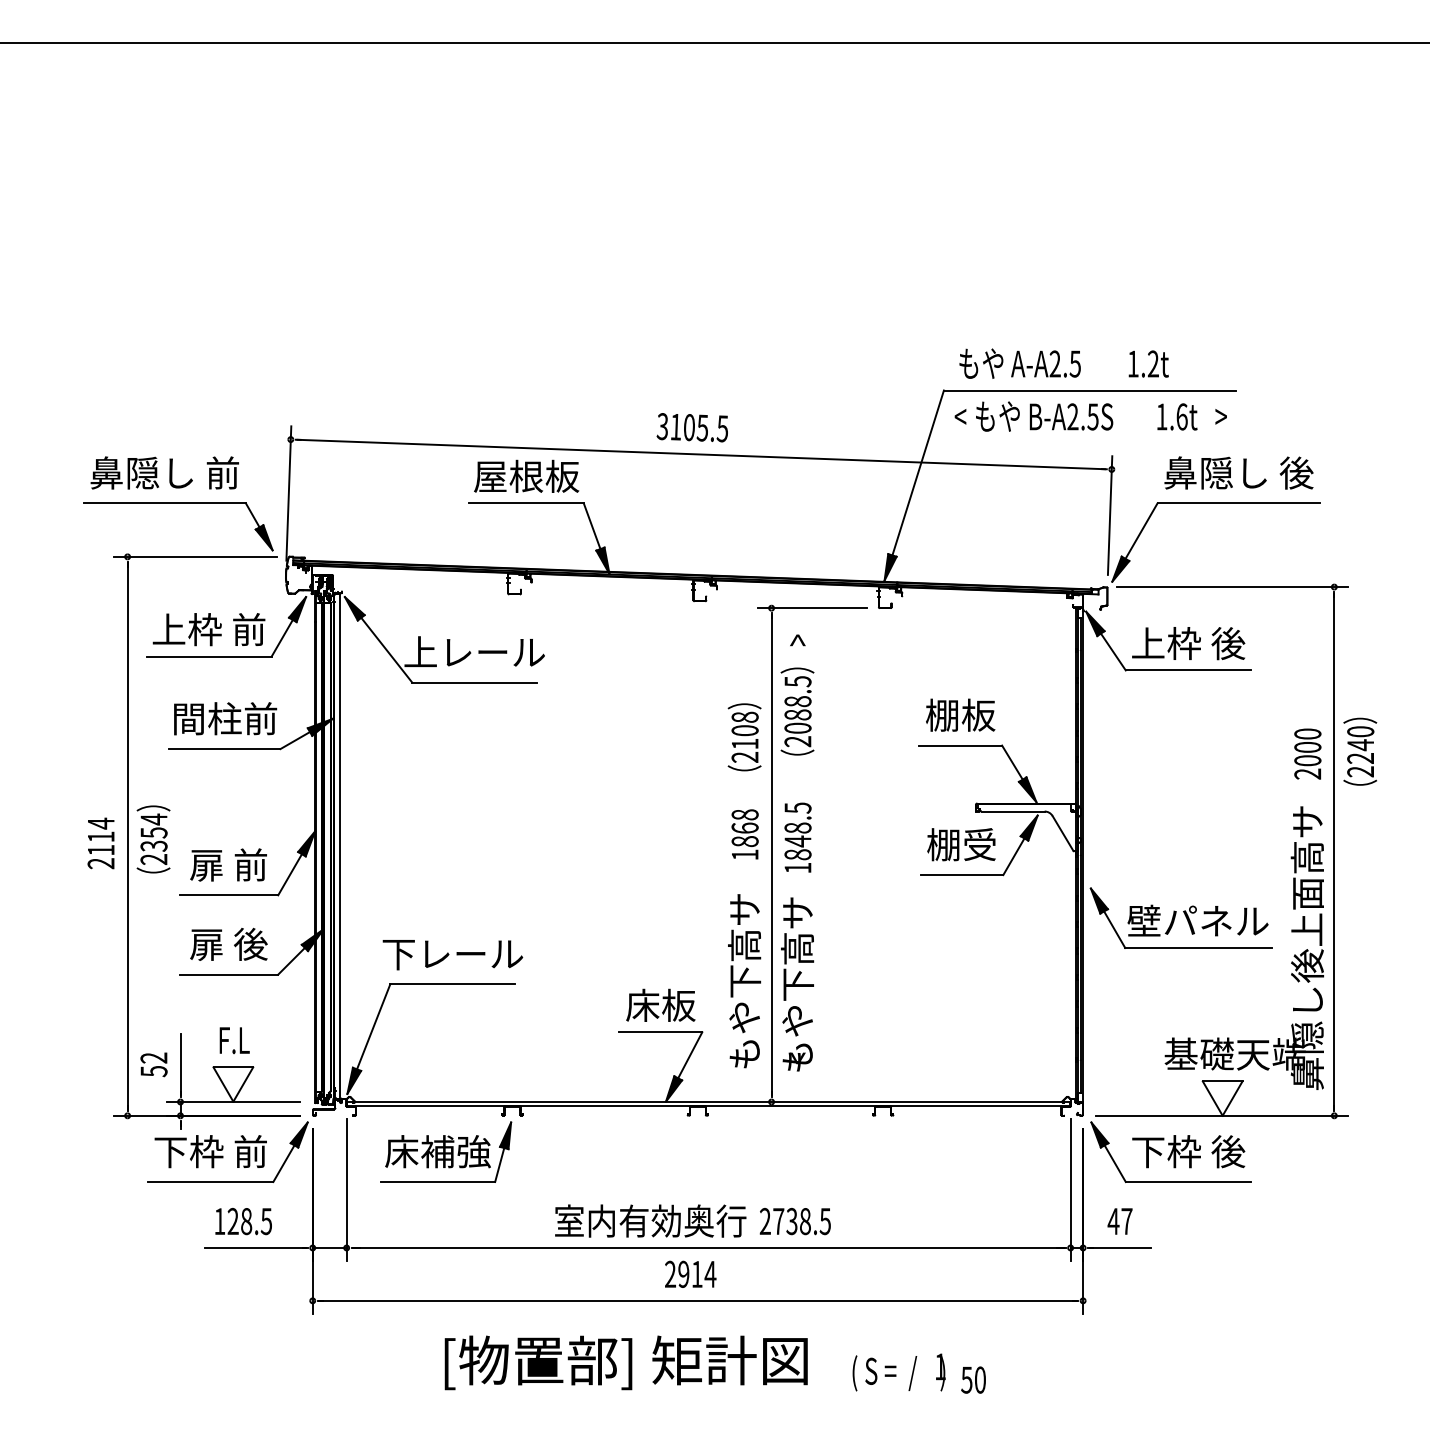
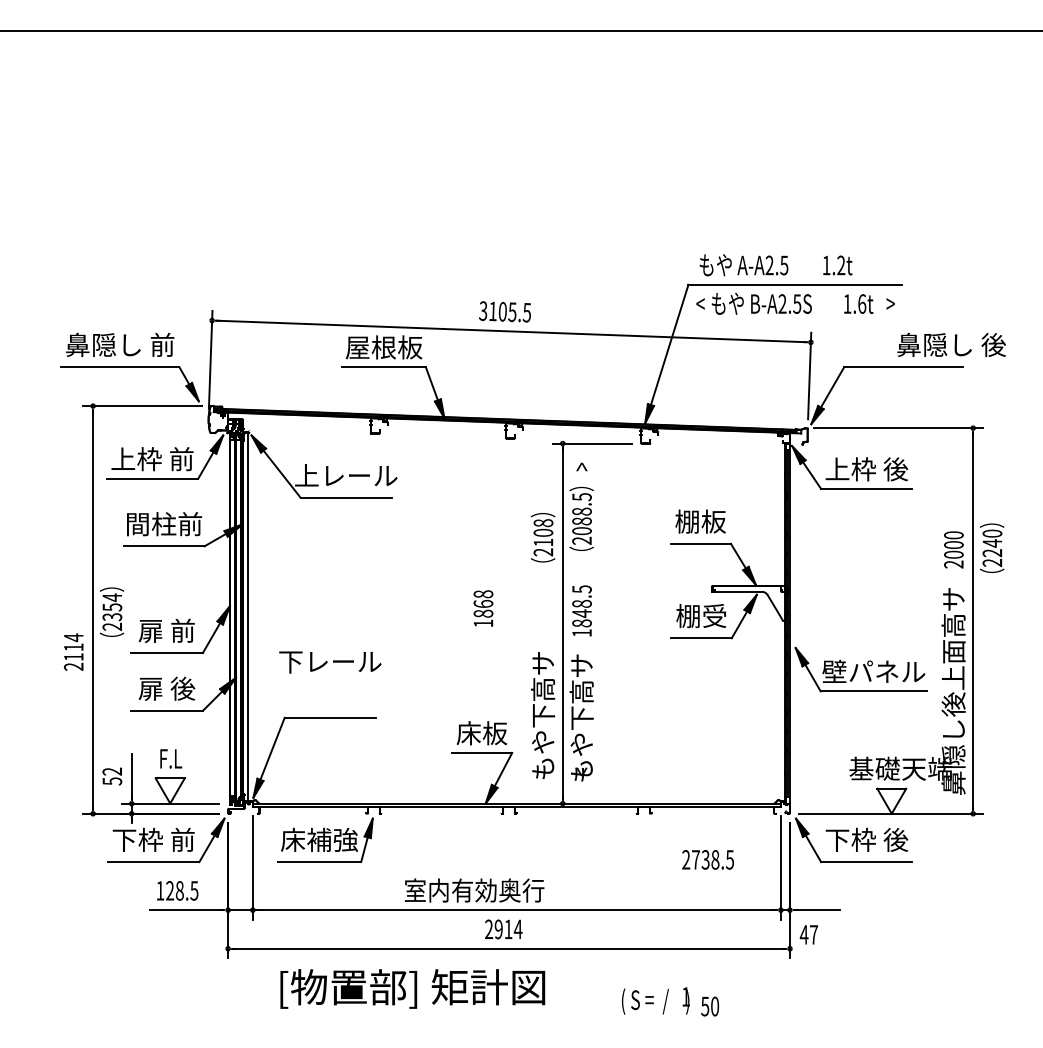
text: (1238, 472) -> (951, 344), moved
text: (745, 834) -> (483, 608), moved
text: (100, 842) -> (73, 651), moved
text: (453, 955) -> (330, 662), moved
text: (794, 1221) -> (707, 859), moved
text: (1119, 1221) -> (808, 934), moved
text: (625, 1362) -> (412, 988), moved

